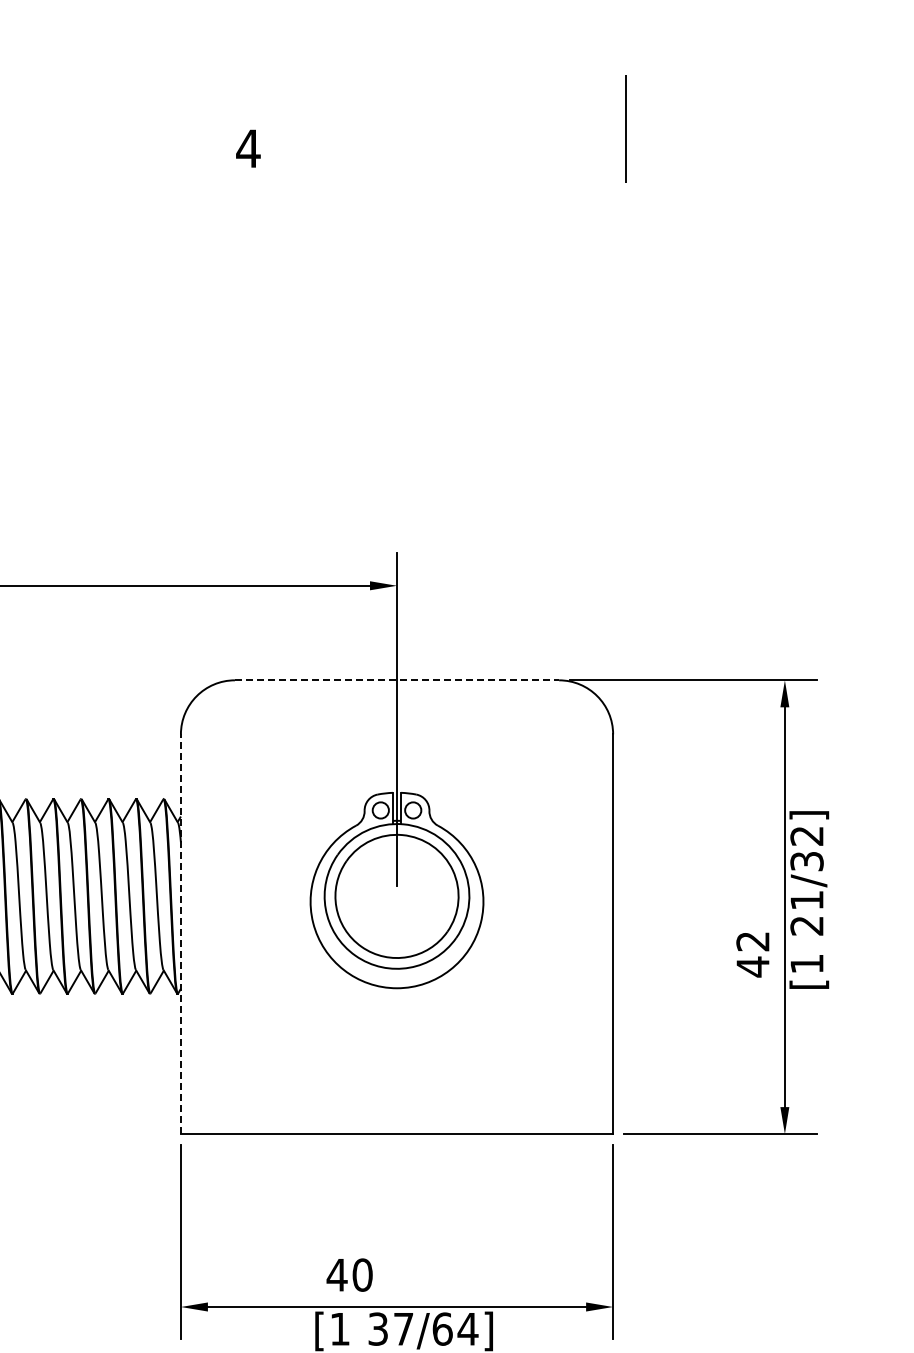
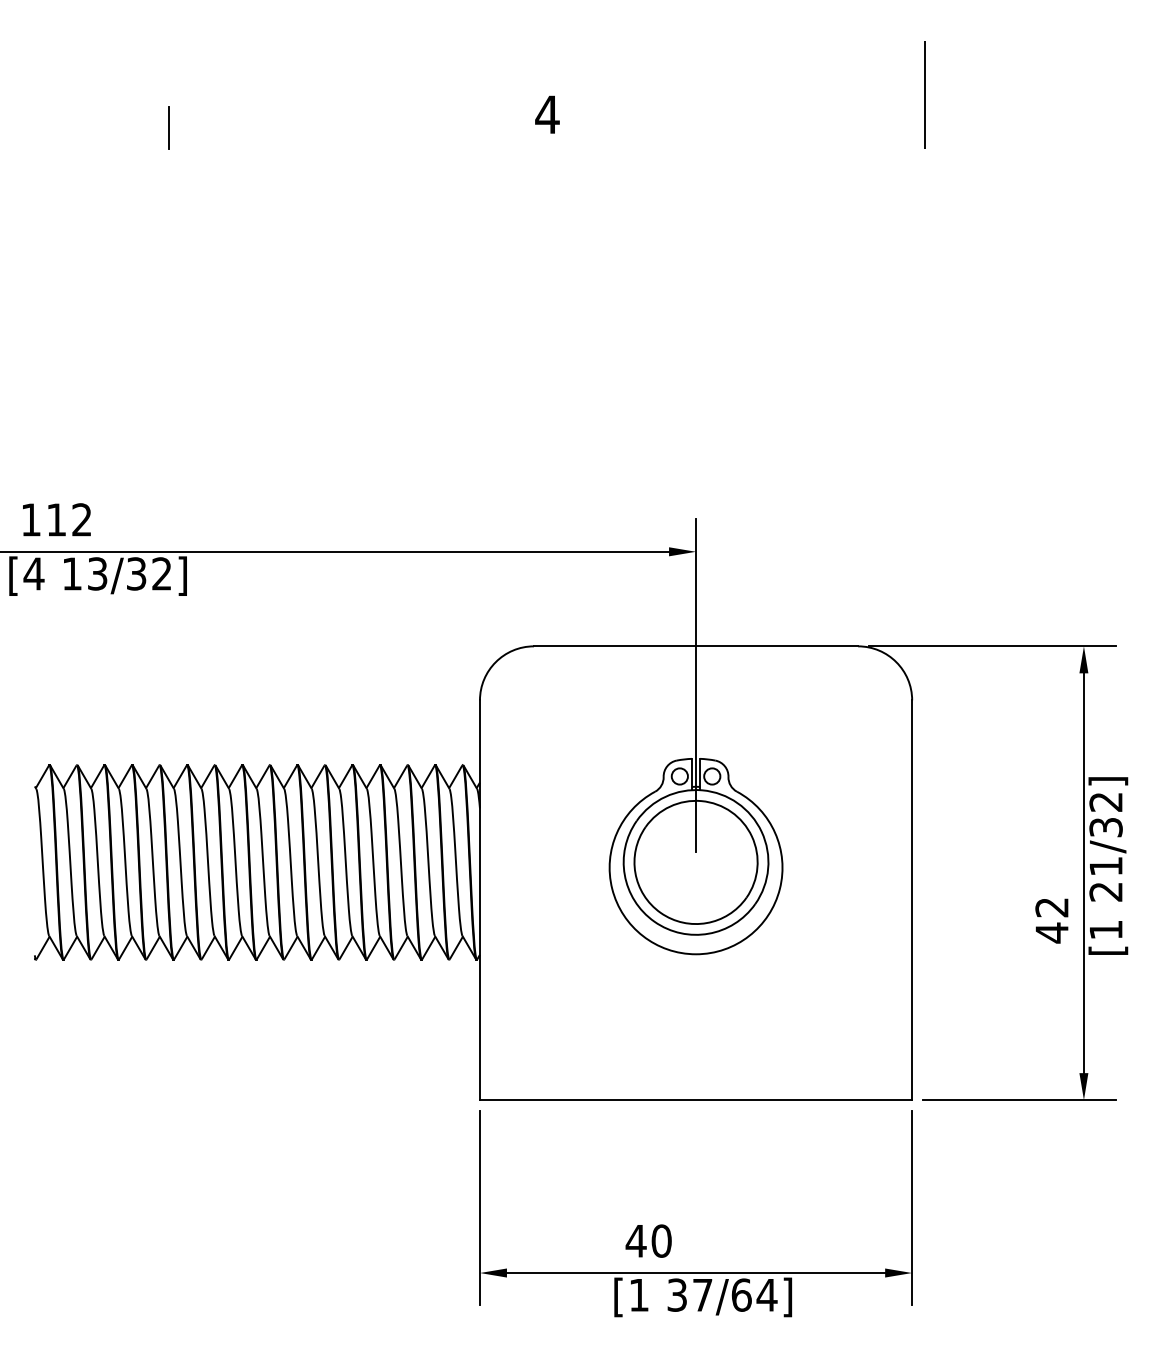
line: (397, 680) -> (696, 646), dashed -> solid
line: (180, 934) -> (479, 900), dashed -> solid

